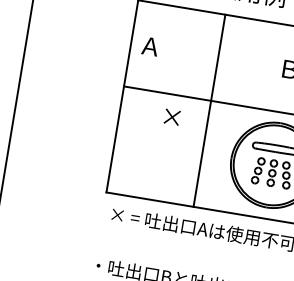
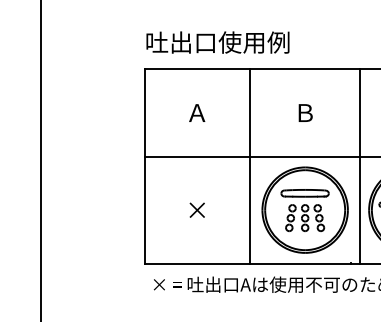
text: (150, 46) -> (197, 112), moved
line: (209, 110) -> (249, 166), moved
text: (171, 116) -> (196, 209), moved

